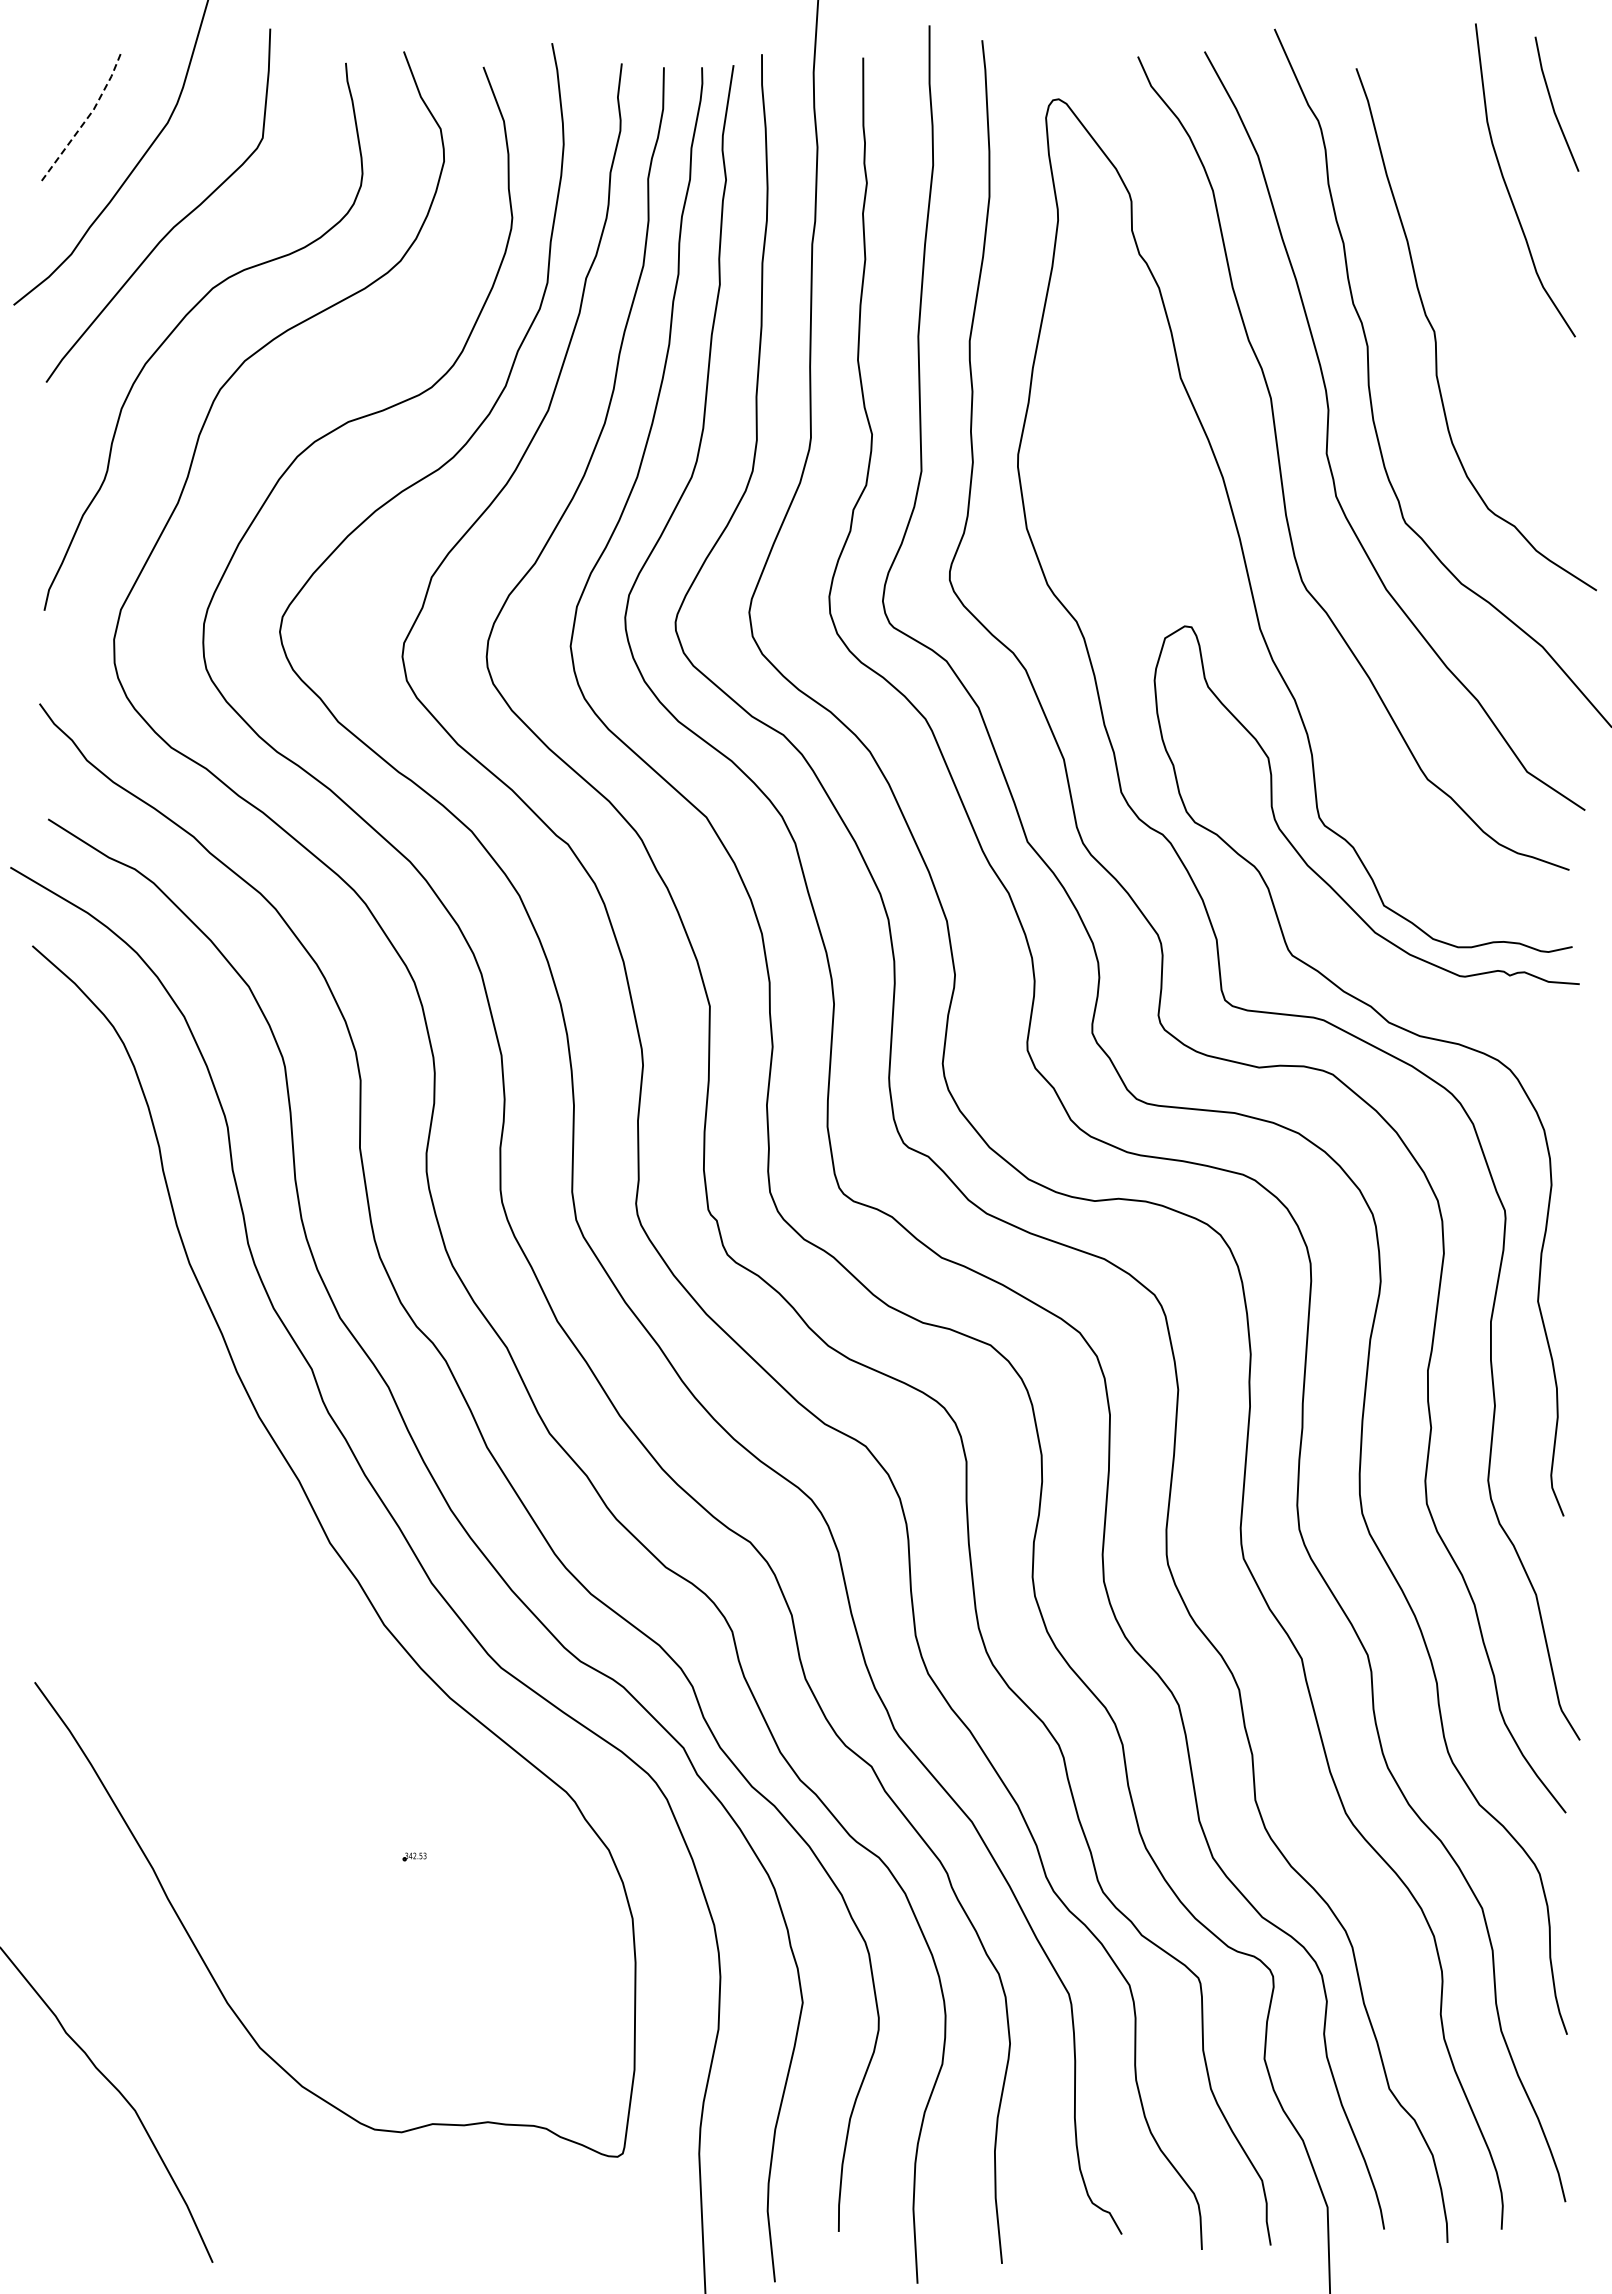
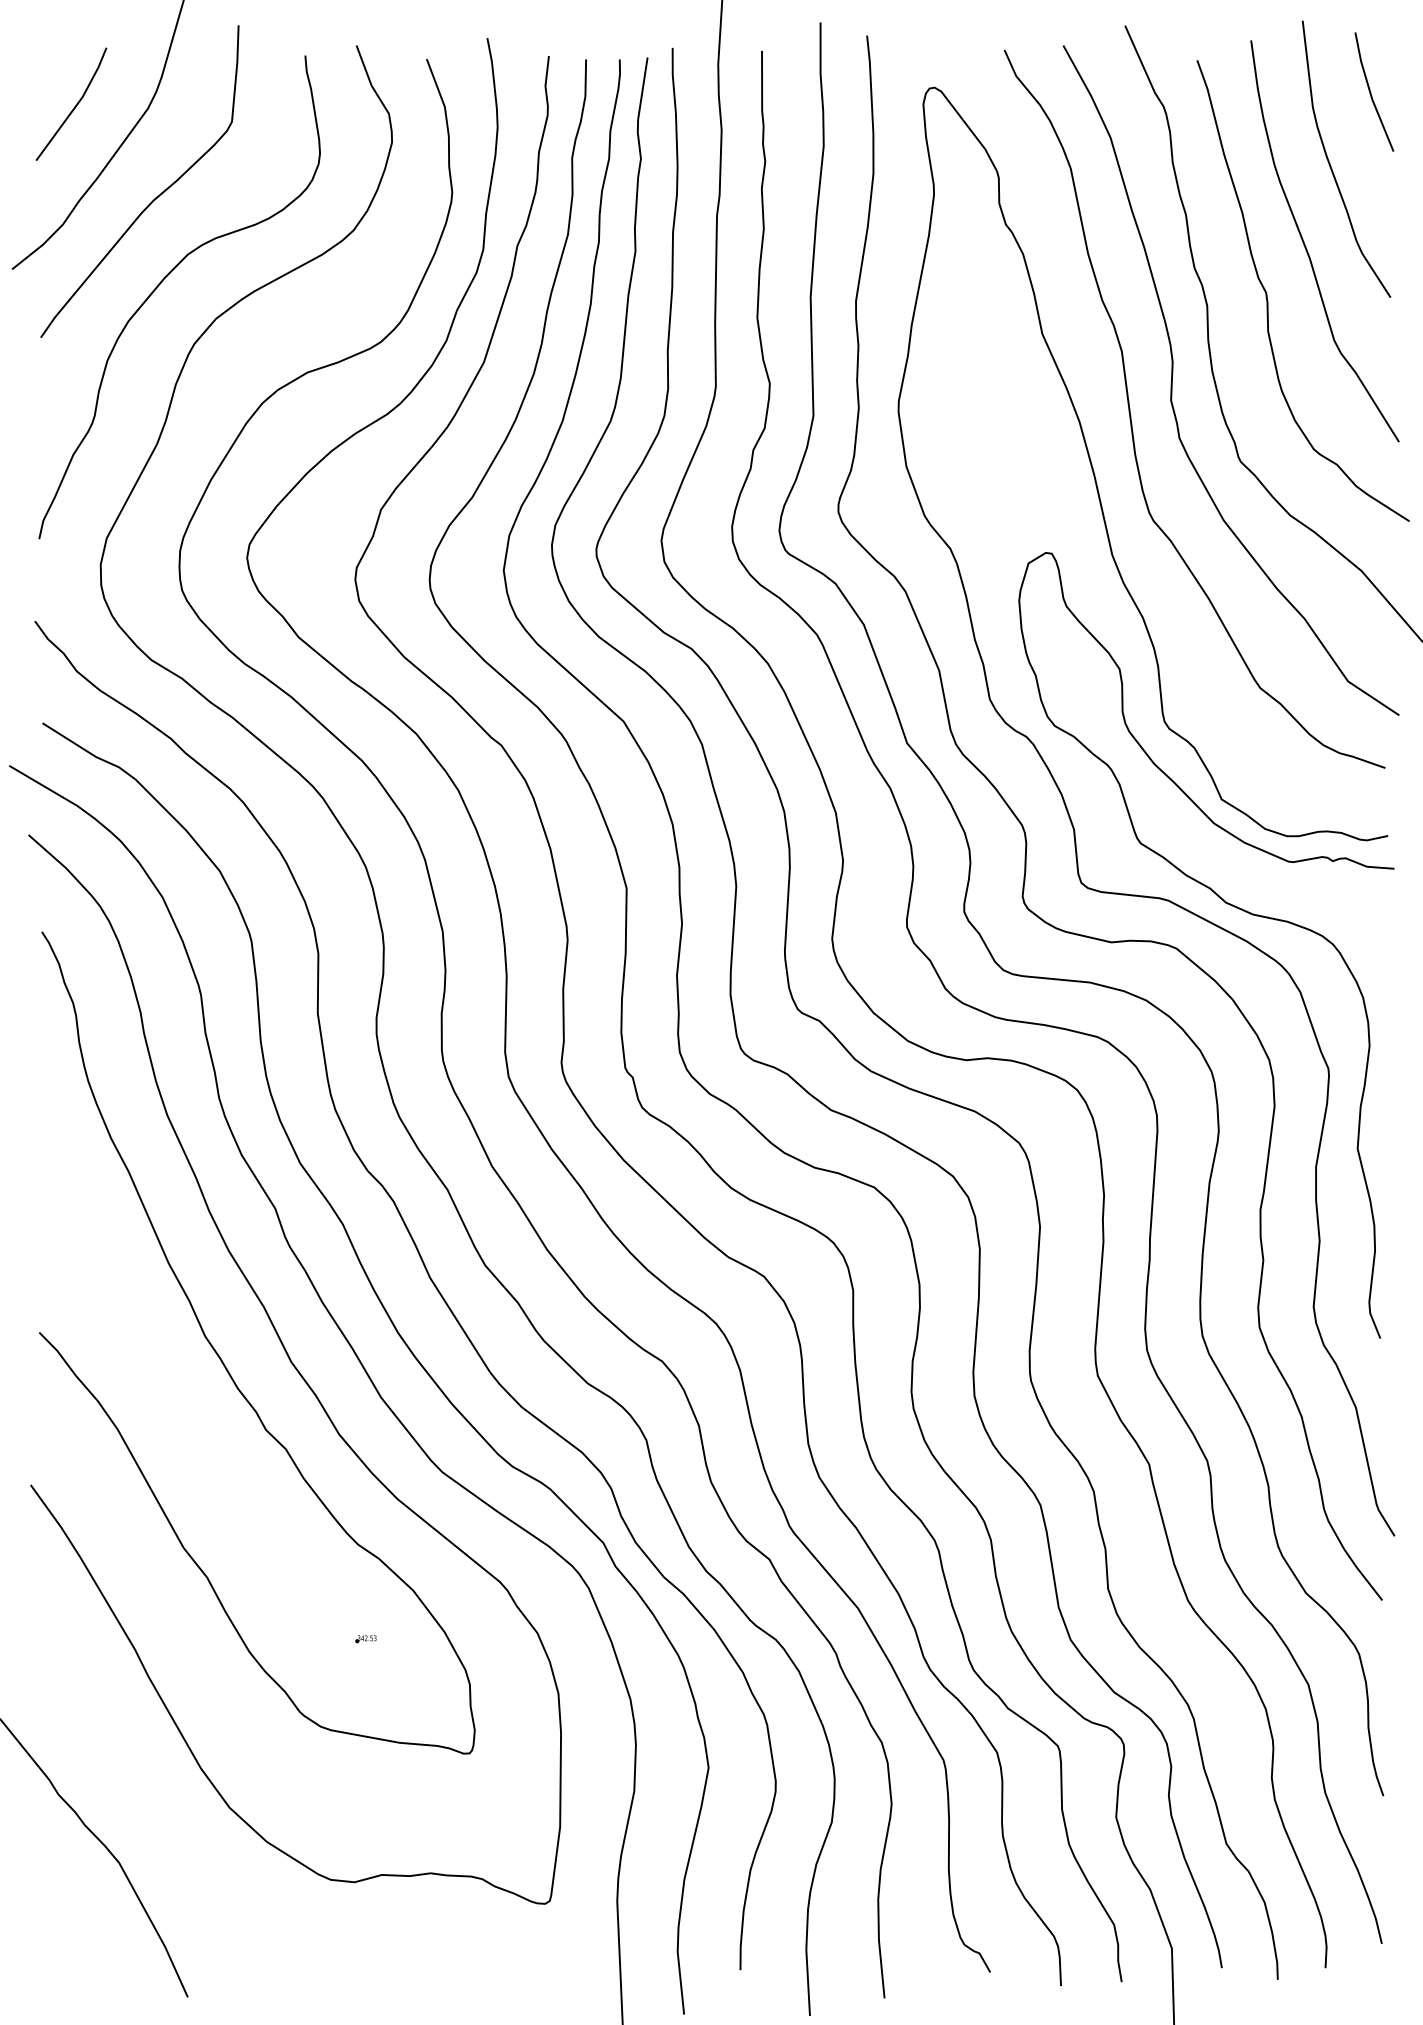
line: (86, 120) -> (76, 106), dashed -> solid
curve: (1481, 283) -> (1307, 250), added
curve: (253, 1543) -> (223, 1362), added

